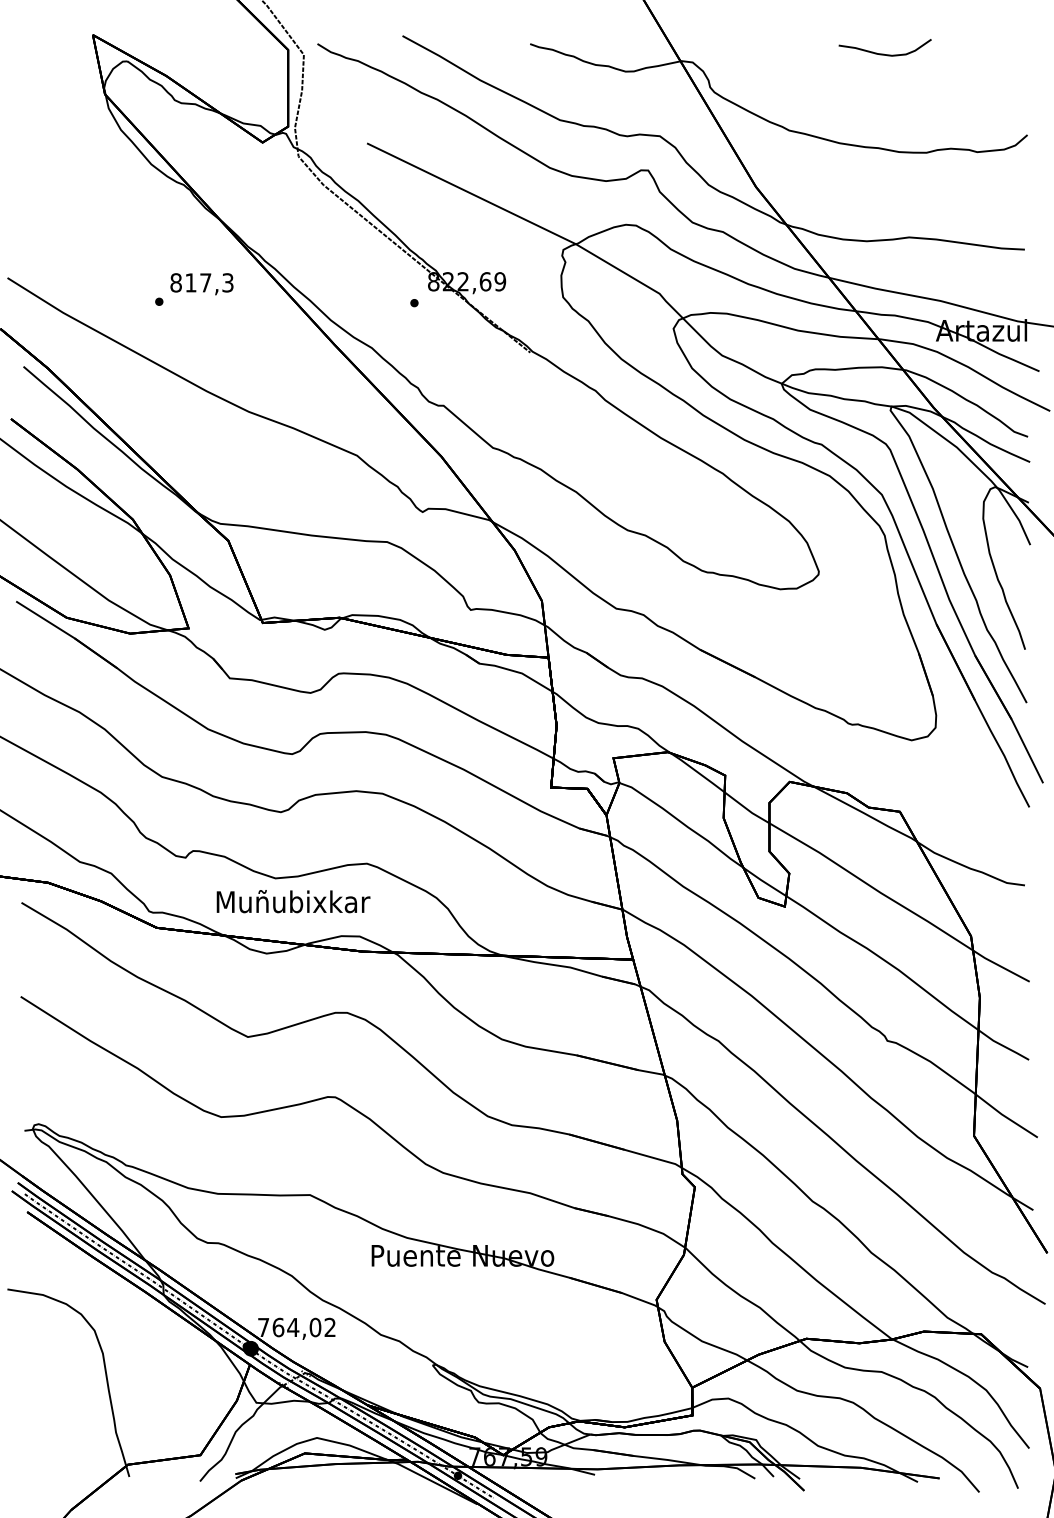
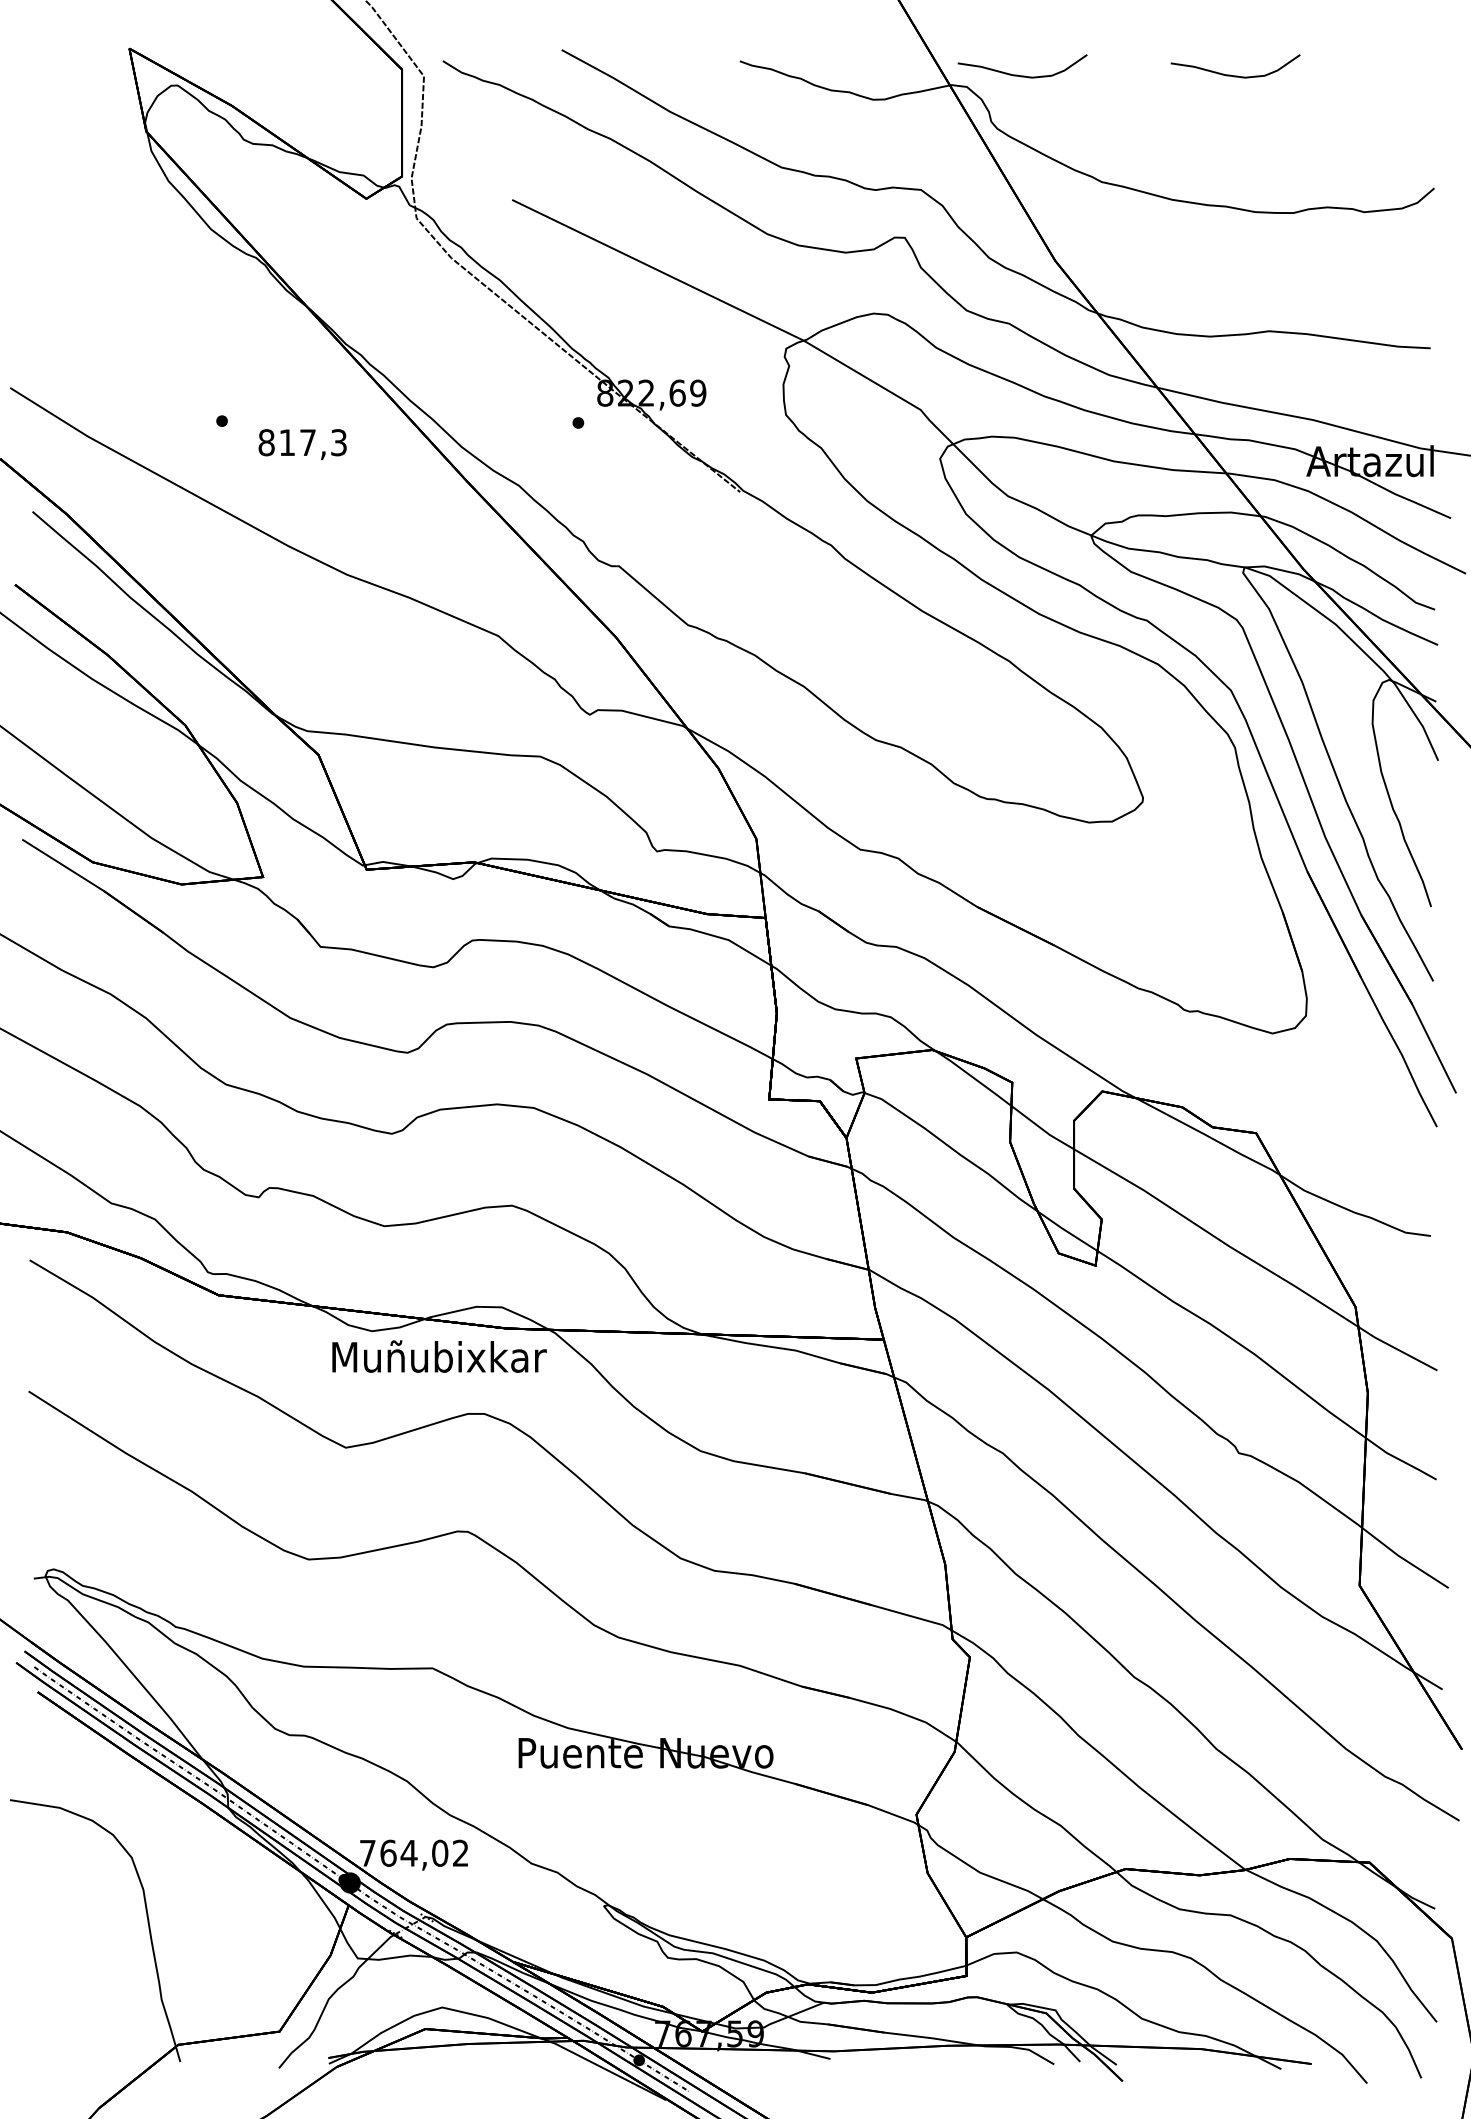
curve: (732, 54) -> (1022, 75), added
text: (201, 284) -> (302, 444), moved
text: (293, 901) -> (439, 1356), moved

